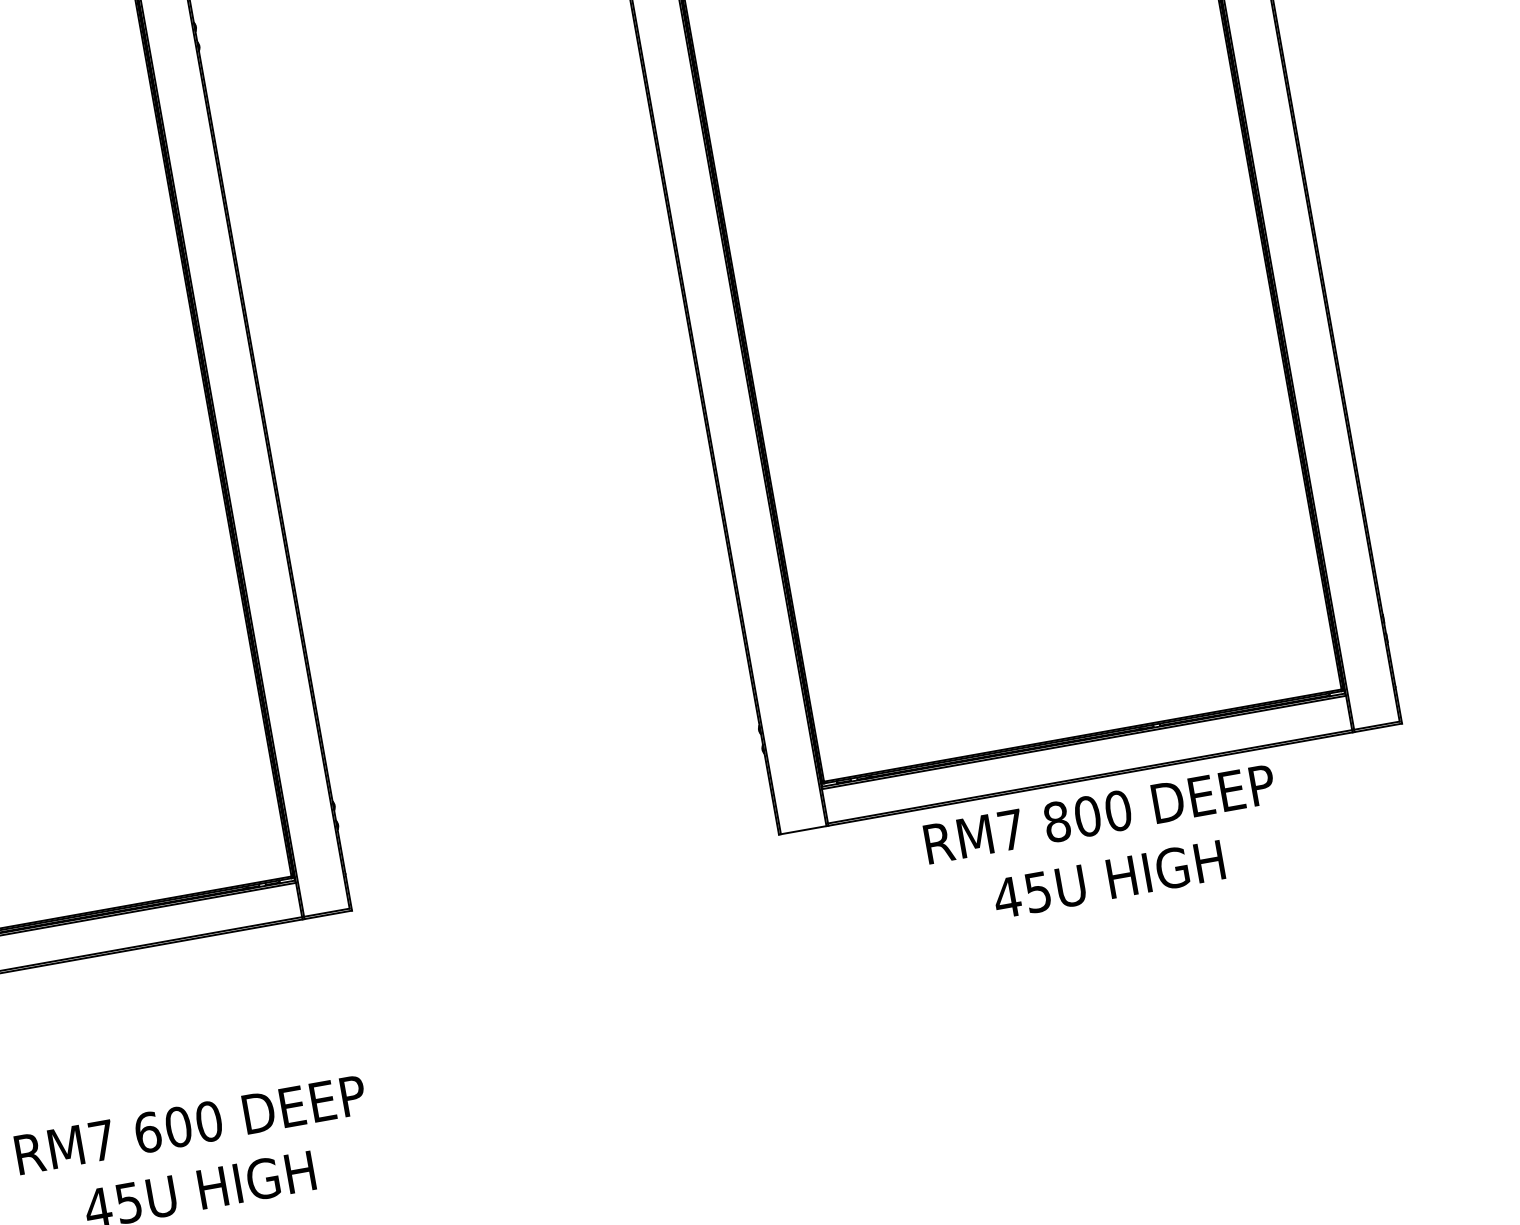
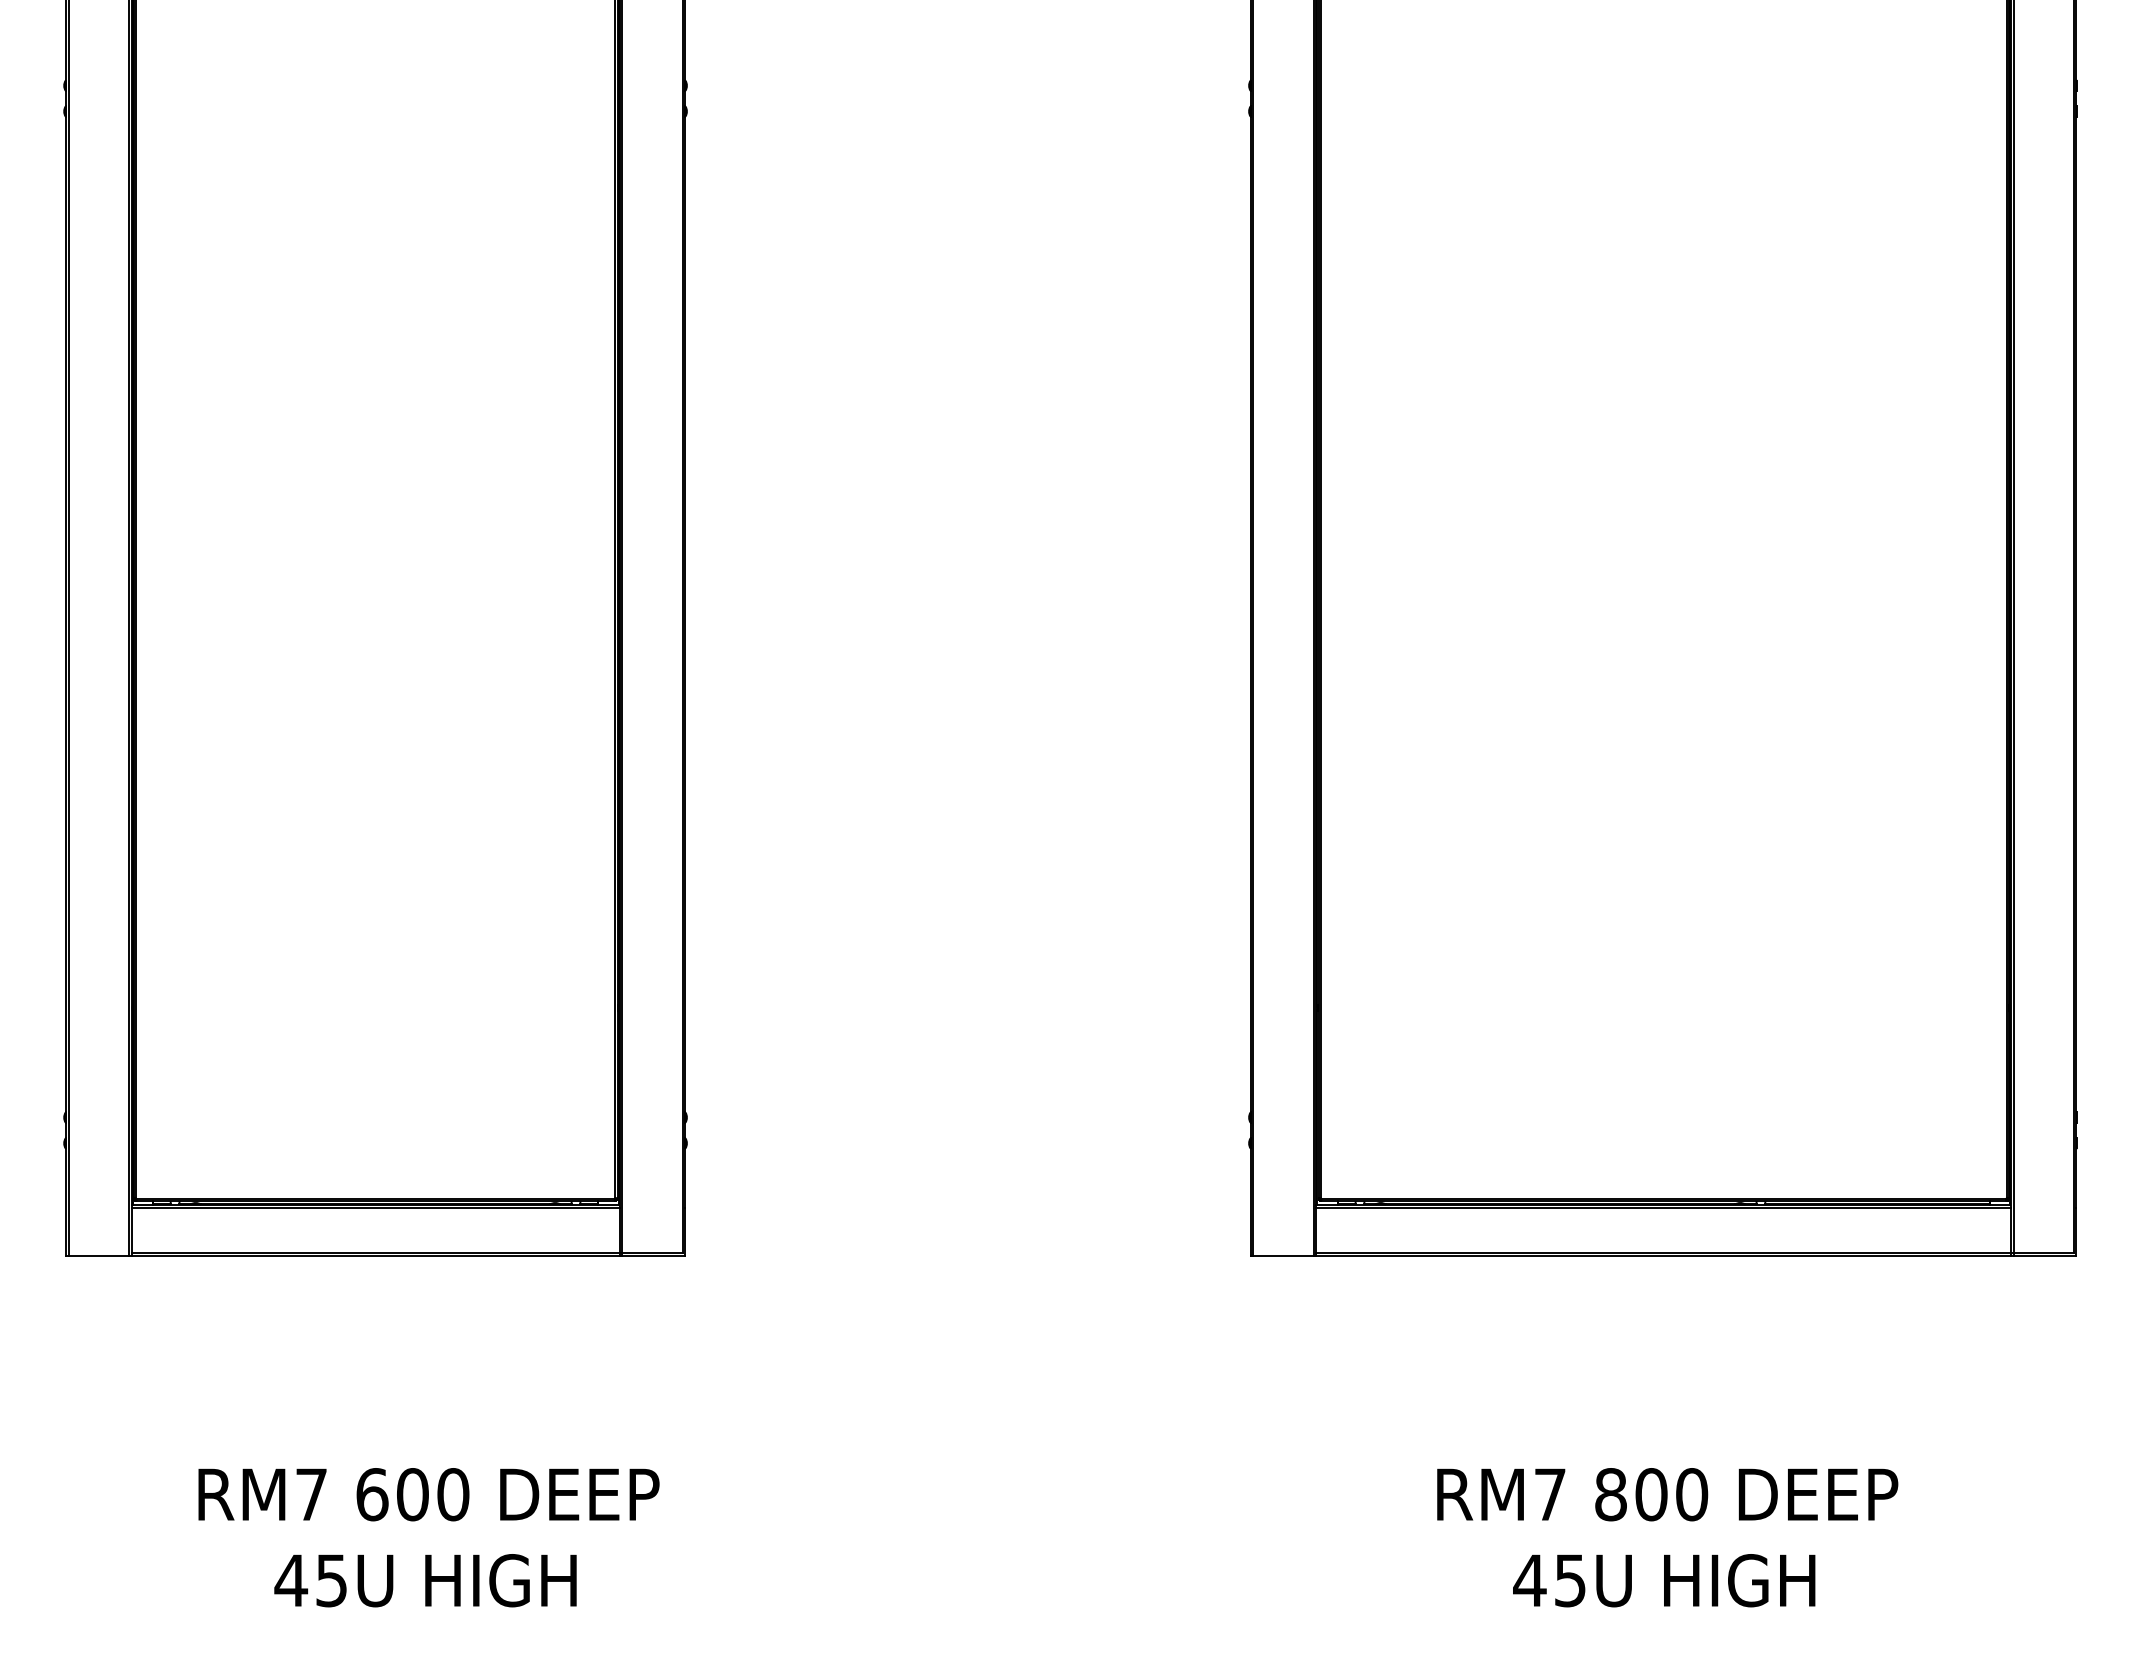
text: (1105, 846) -> (1667, 1537), moved

